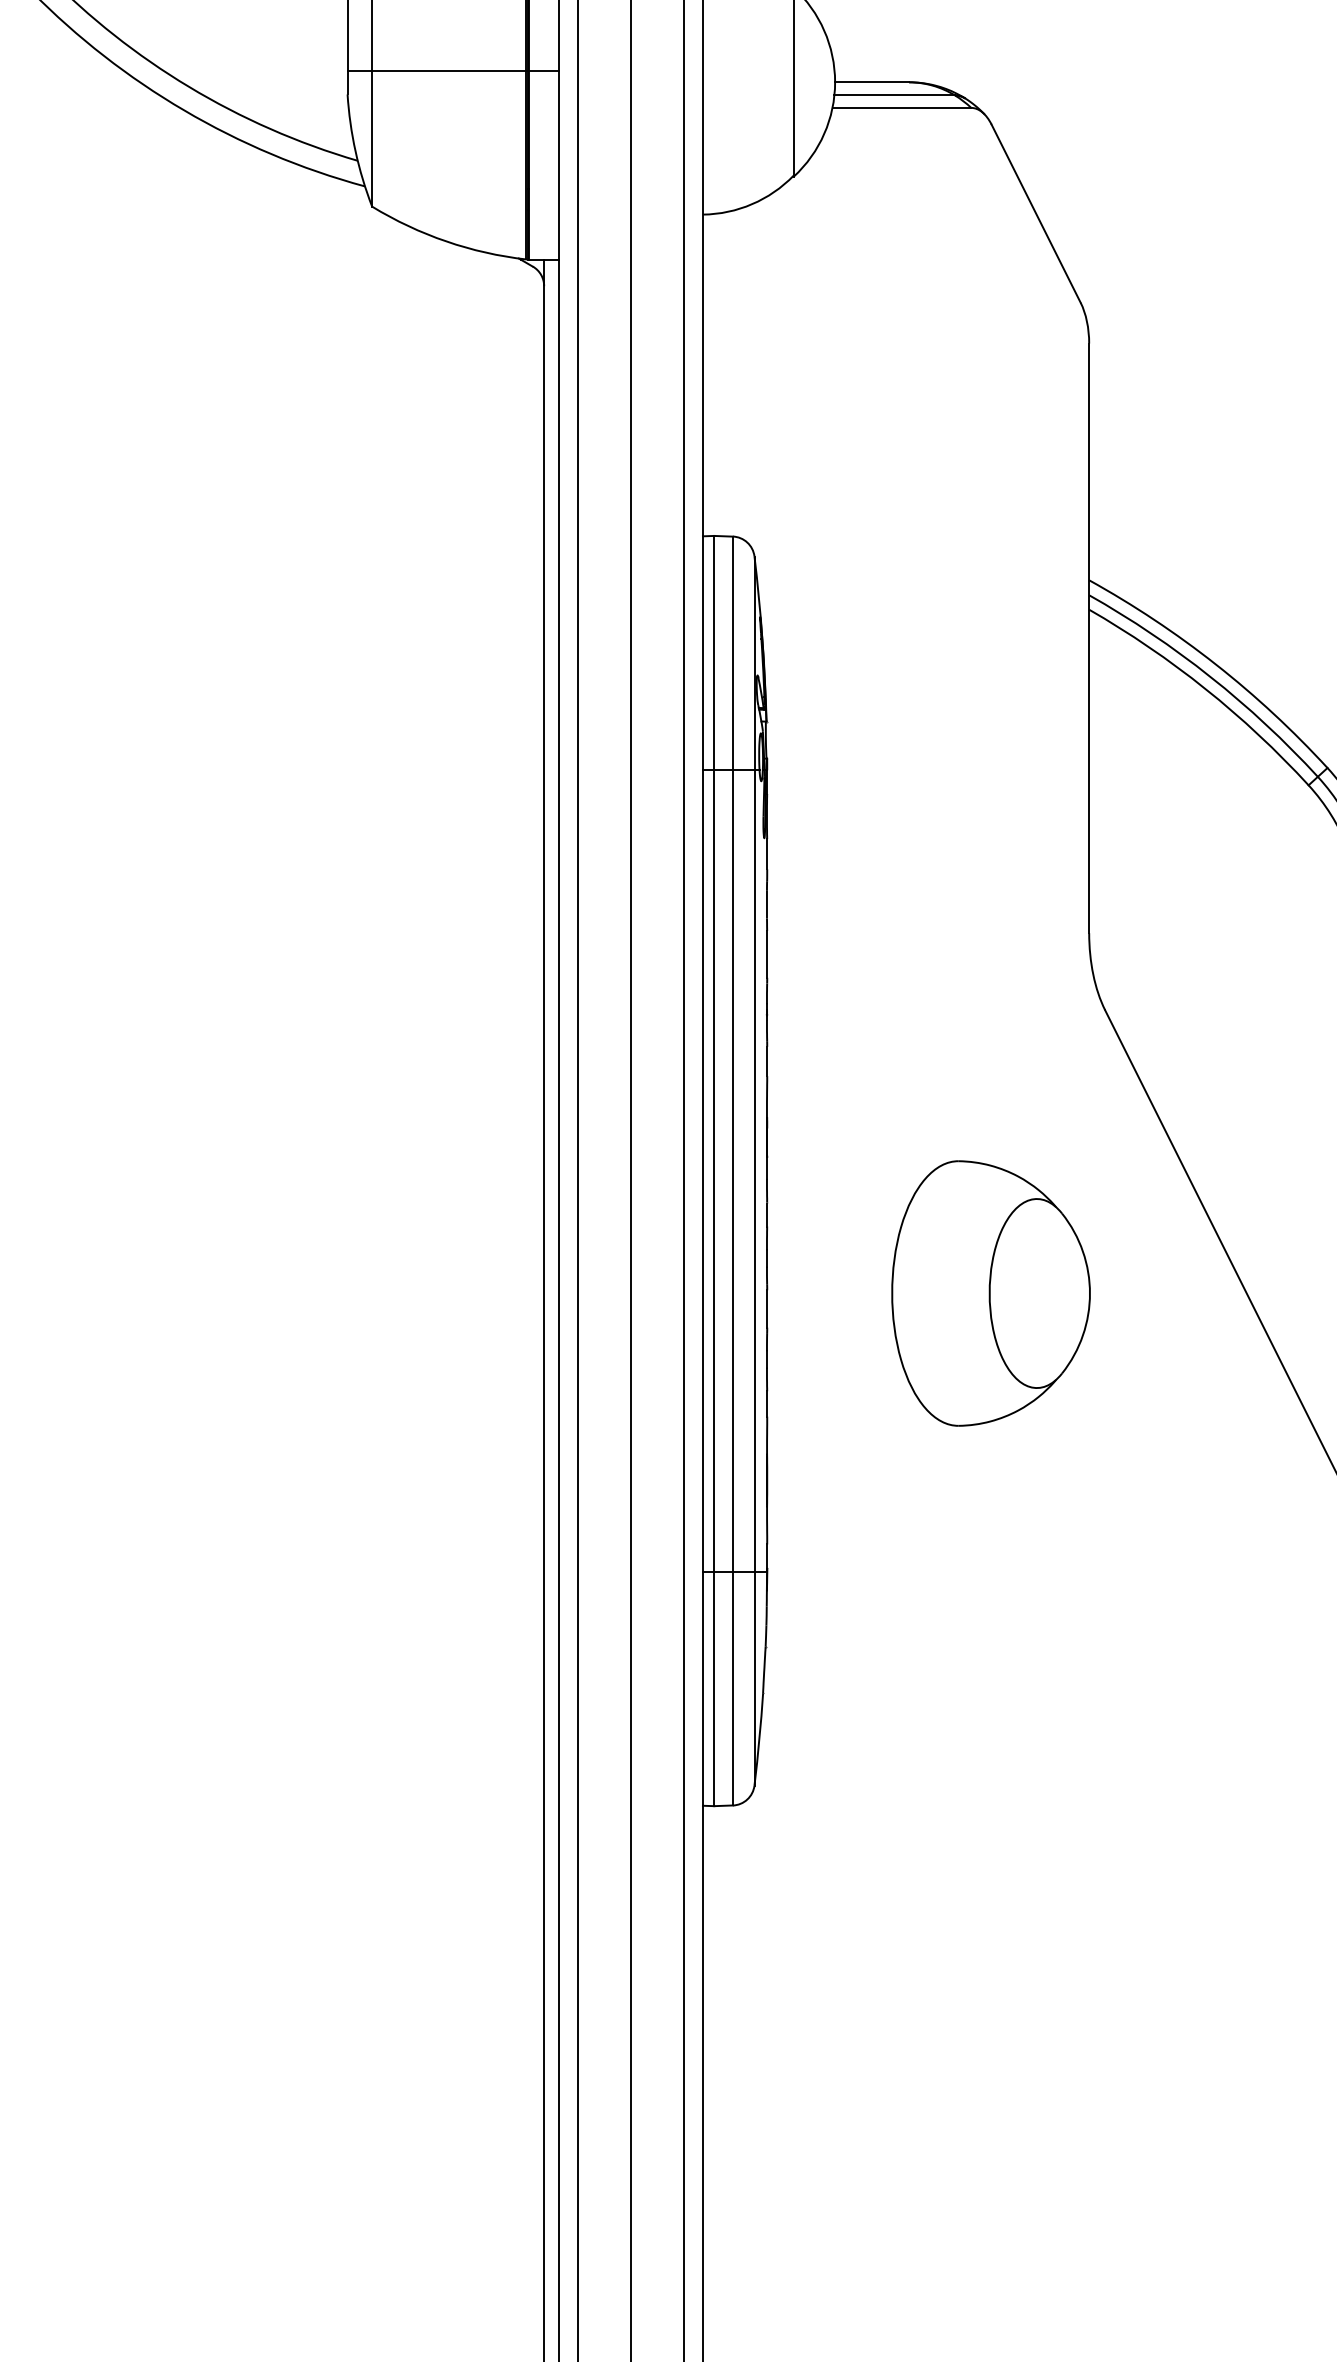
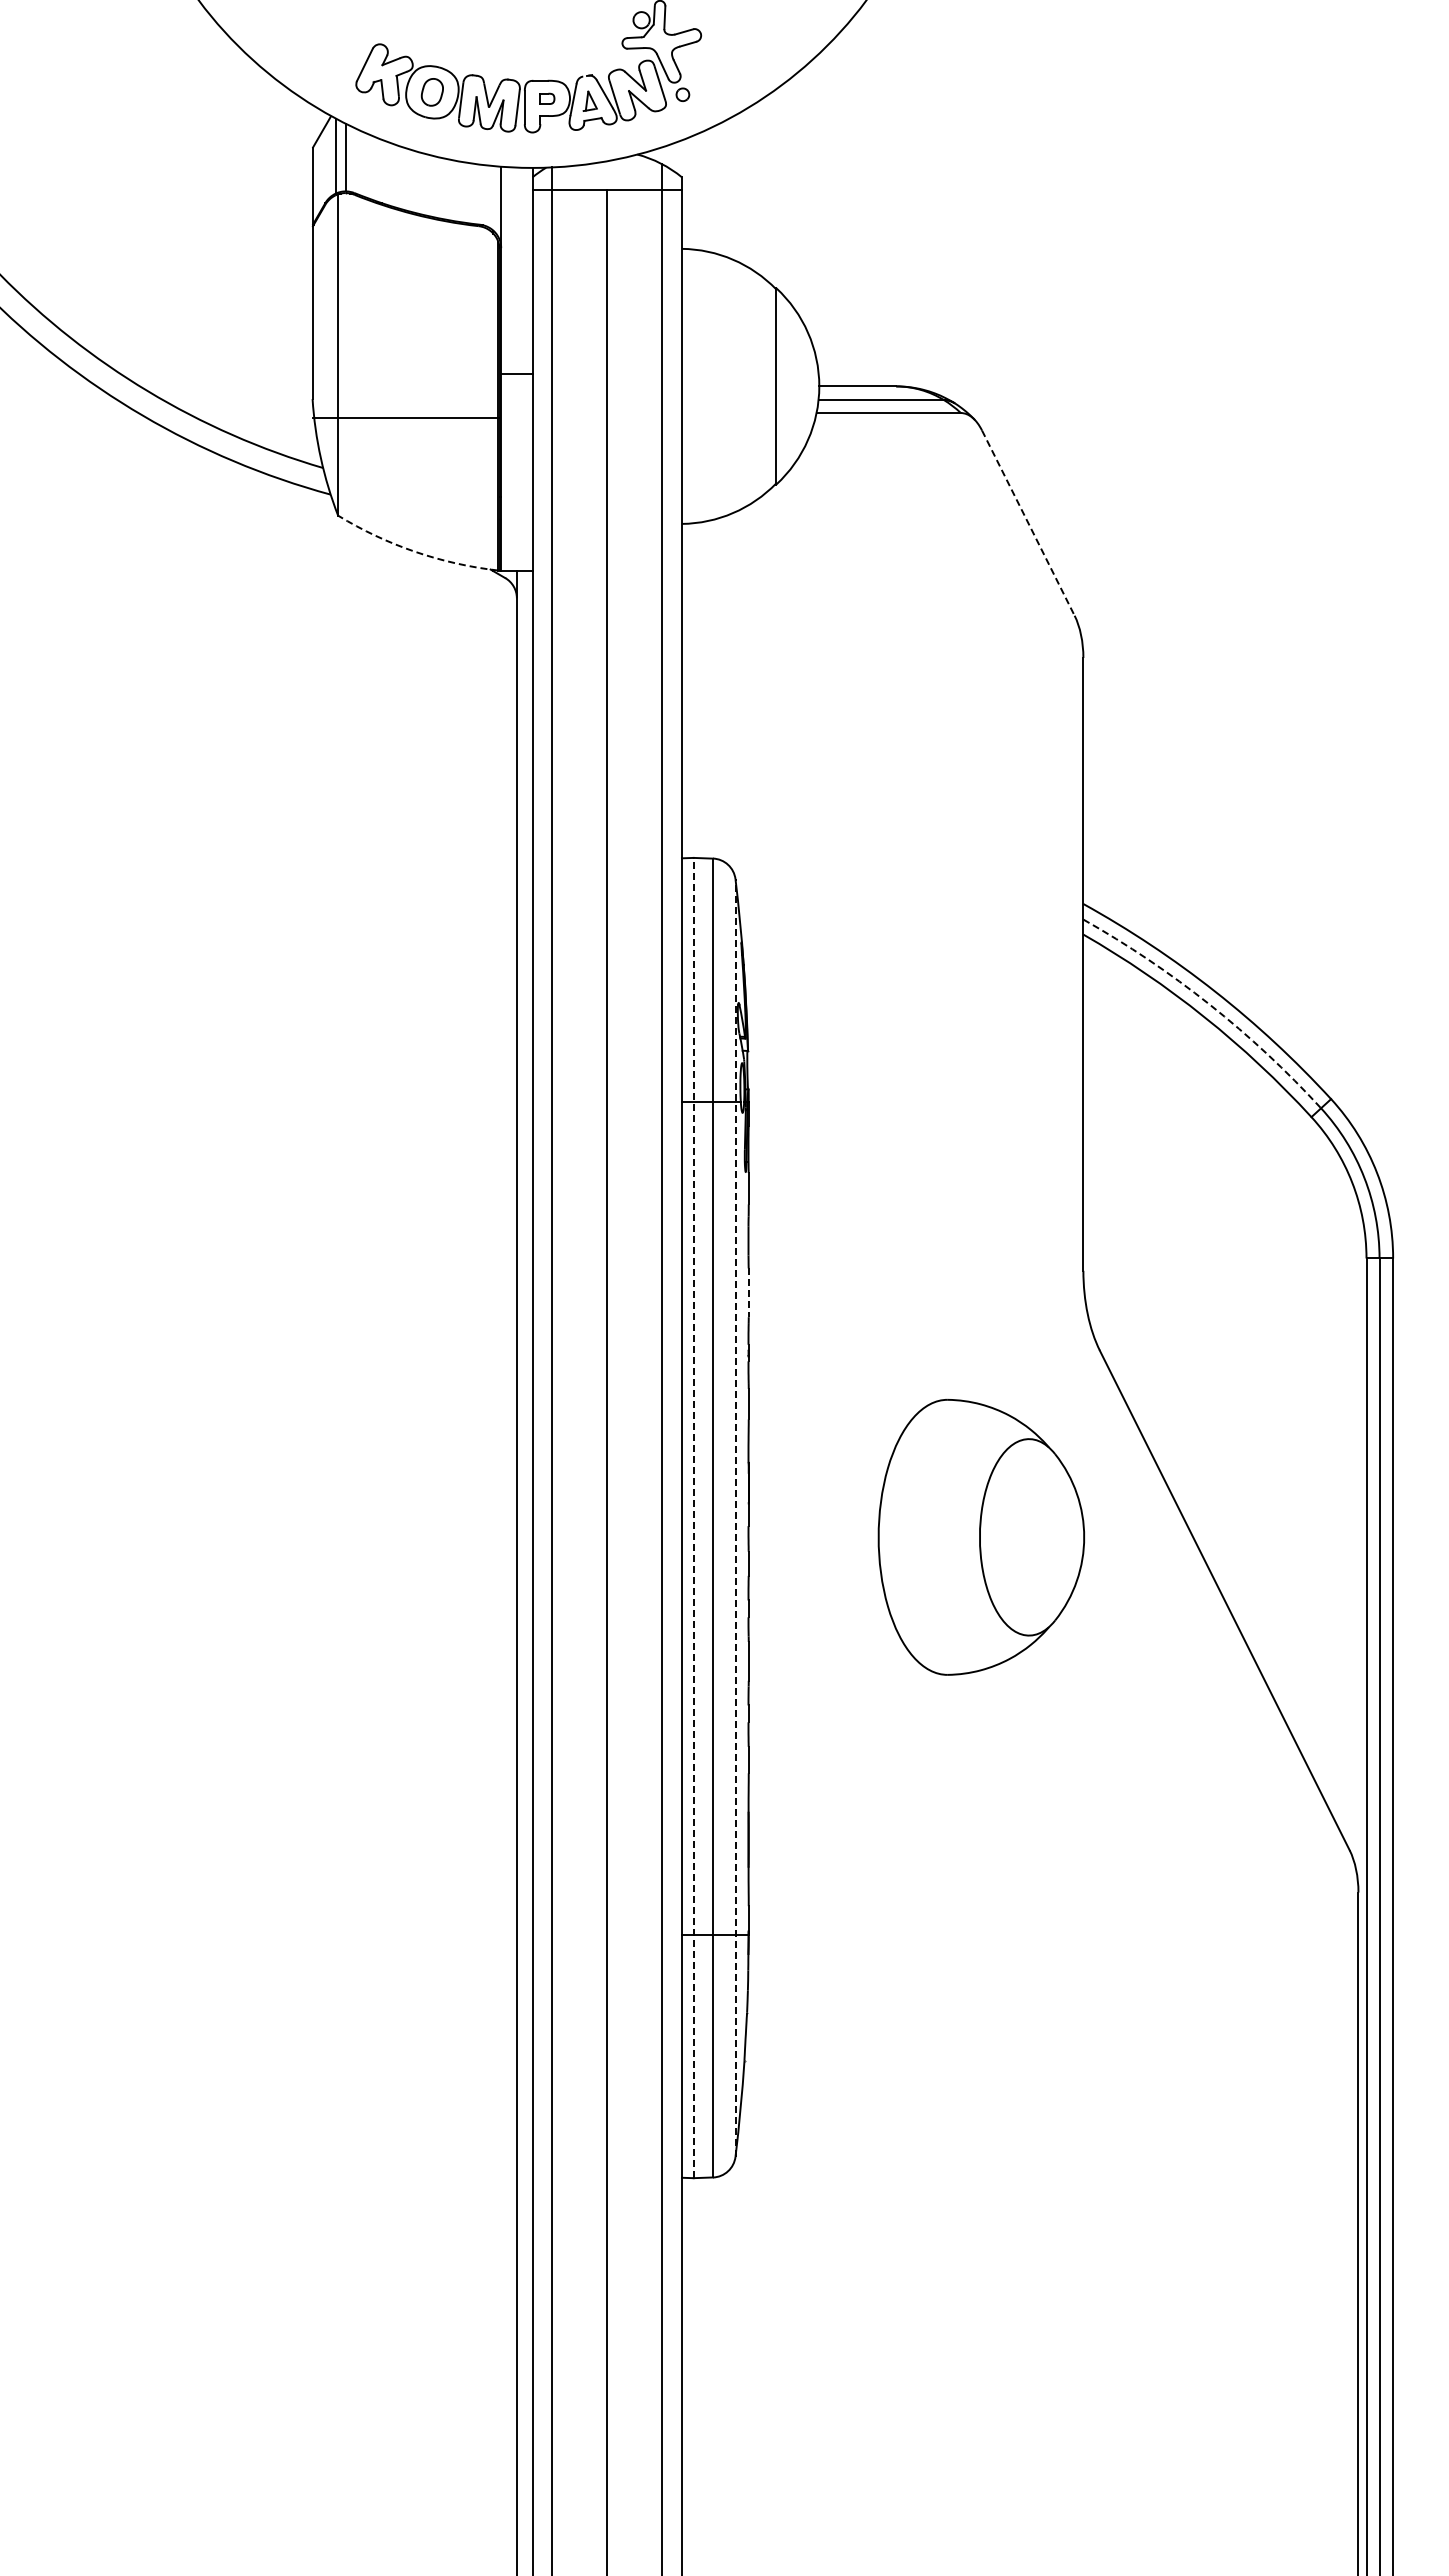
line: (436, 70) -> (405, 418), moved
line: (1036, 214) -> (1028, 523), solid -> dashed
arc: (446, 241) -> (415, 551), solid -> dashed
arc: (1210, 676) -> (1209, 1004), solid -> dashed
line: (766, 955) -> (748, 1293), solid -> dashed
line: (714, 1170) -> (693, 1517), solid -> dashed
line: (754, 1171) -> (735, 1518), solid -> dashed
part: (990, 1292) -> (980, 1536), moved

